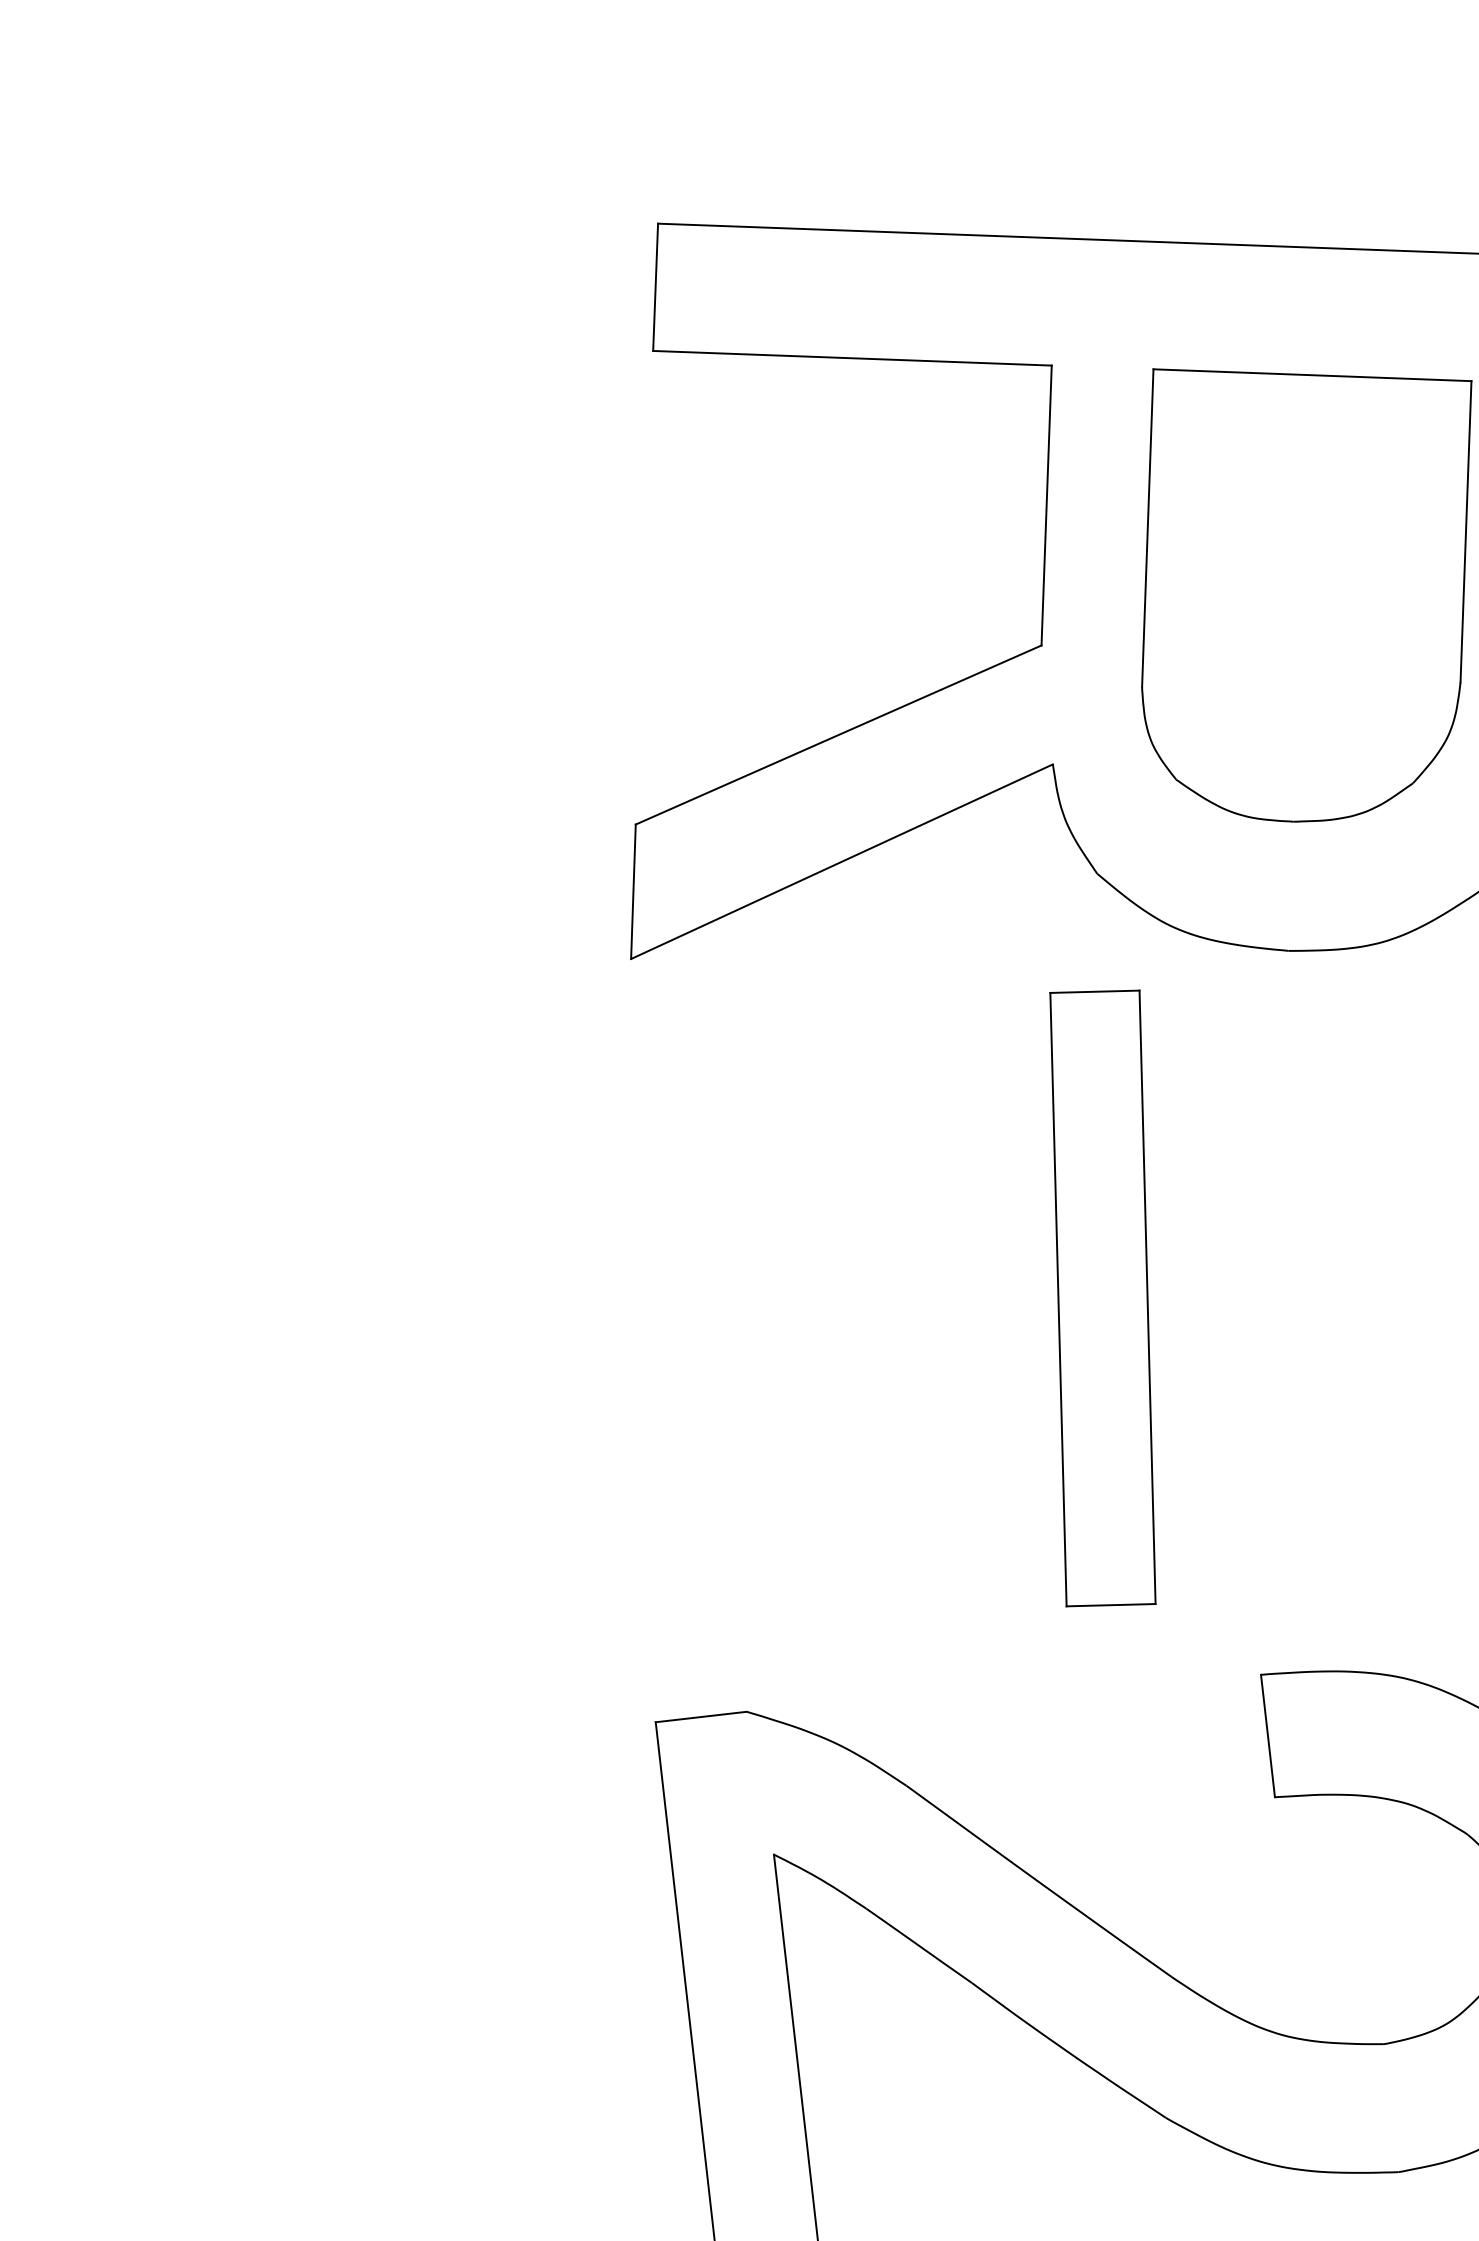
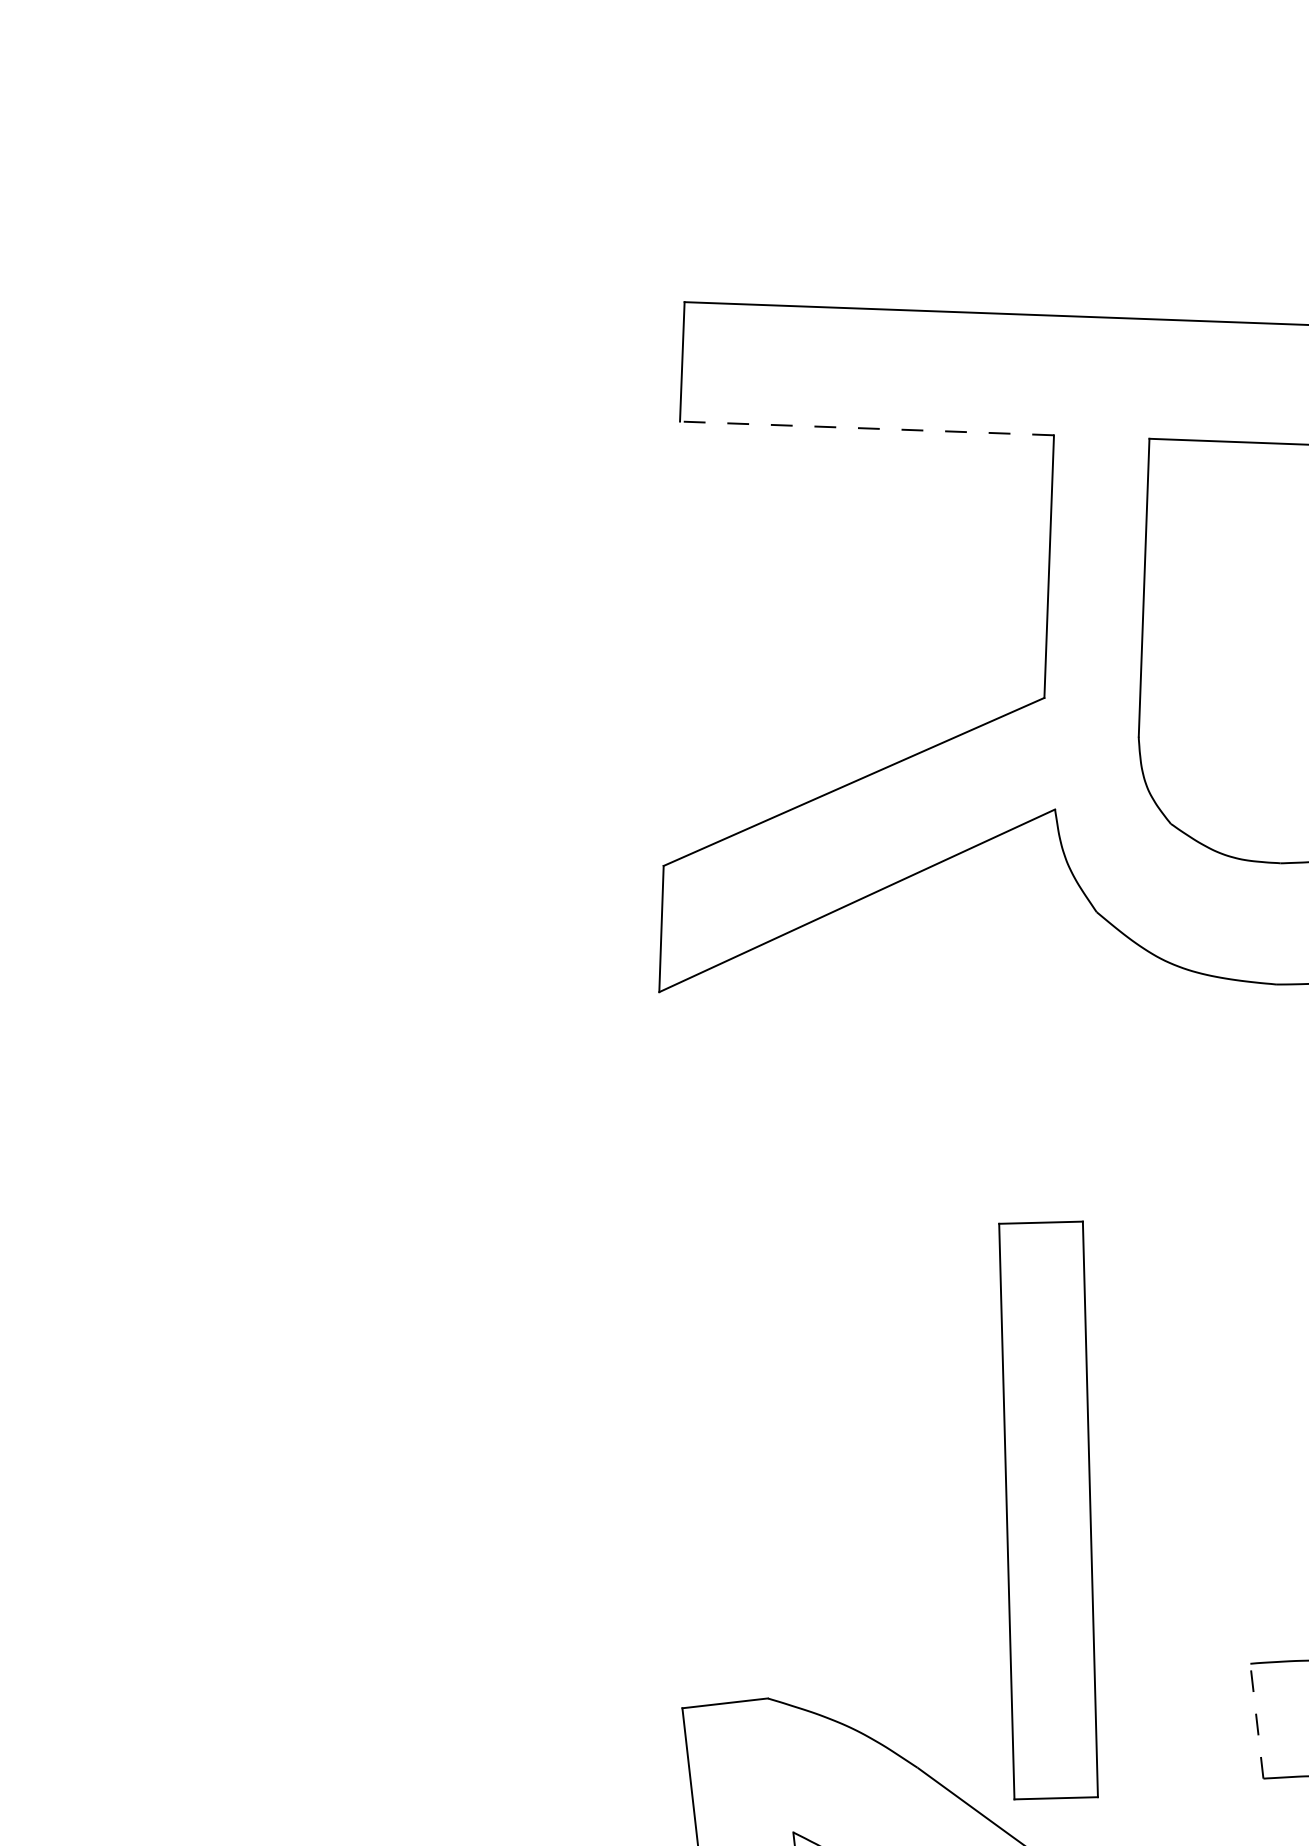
line: (851, 358) -> (866, 428), solid -> dashed
part: (1102, 1298) -> (1048, 1510), moved
line: (1267, 1736) -> (1256, 1721), solid -> dashed

